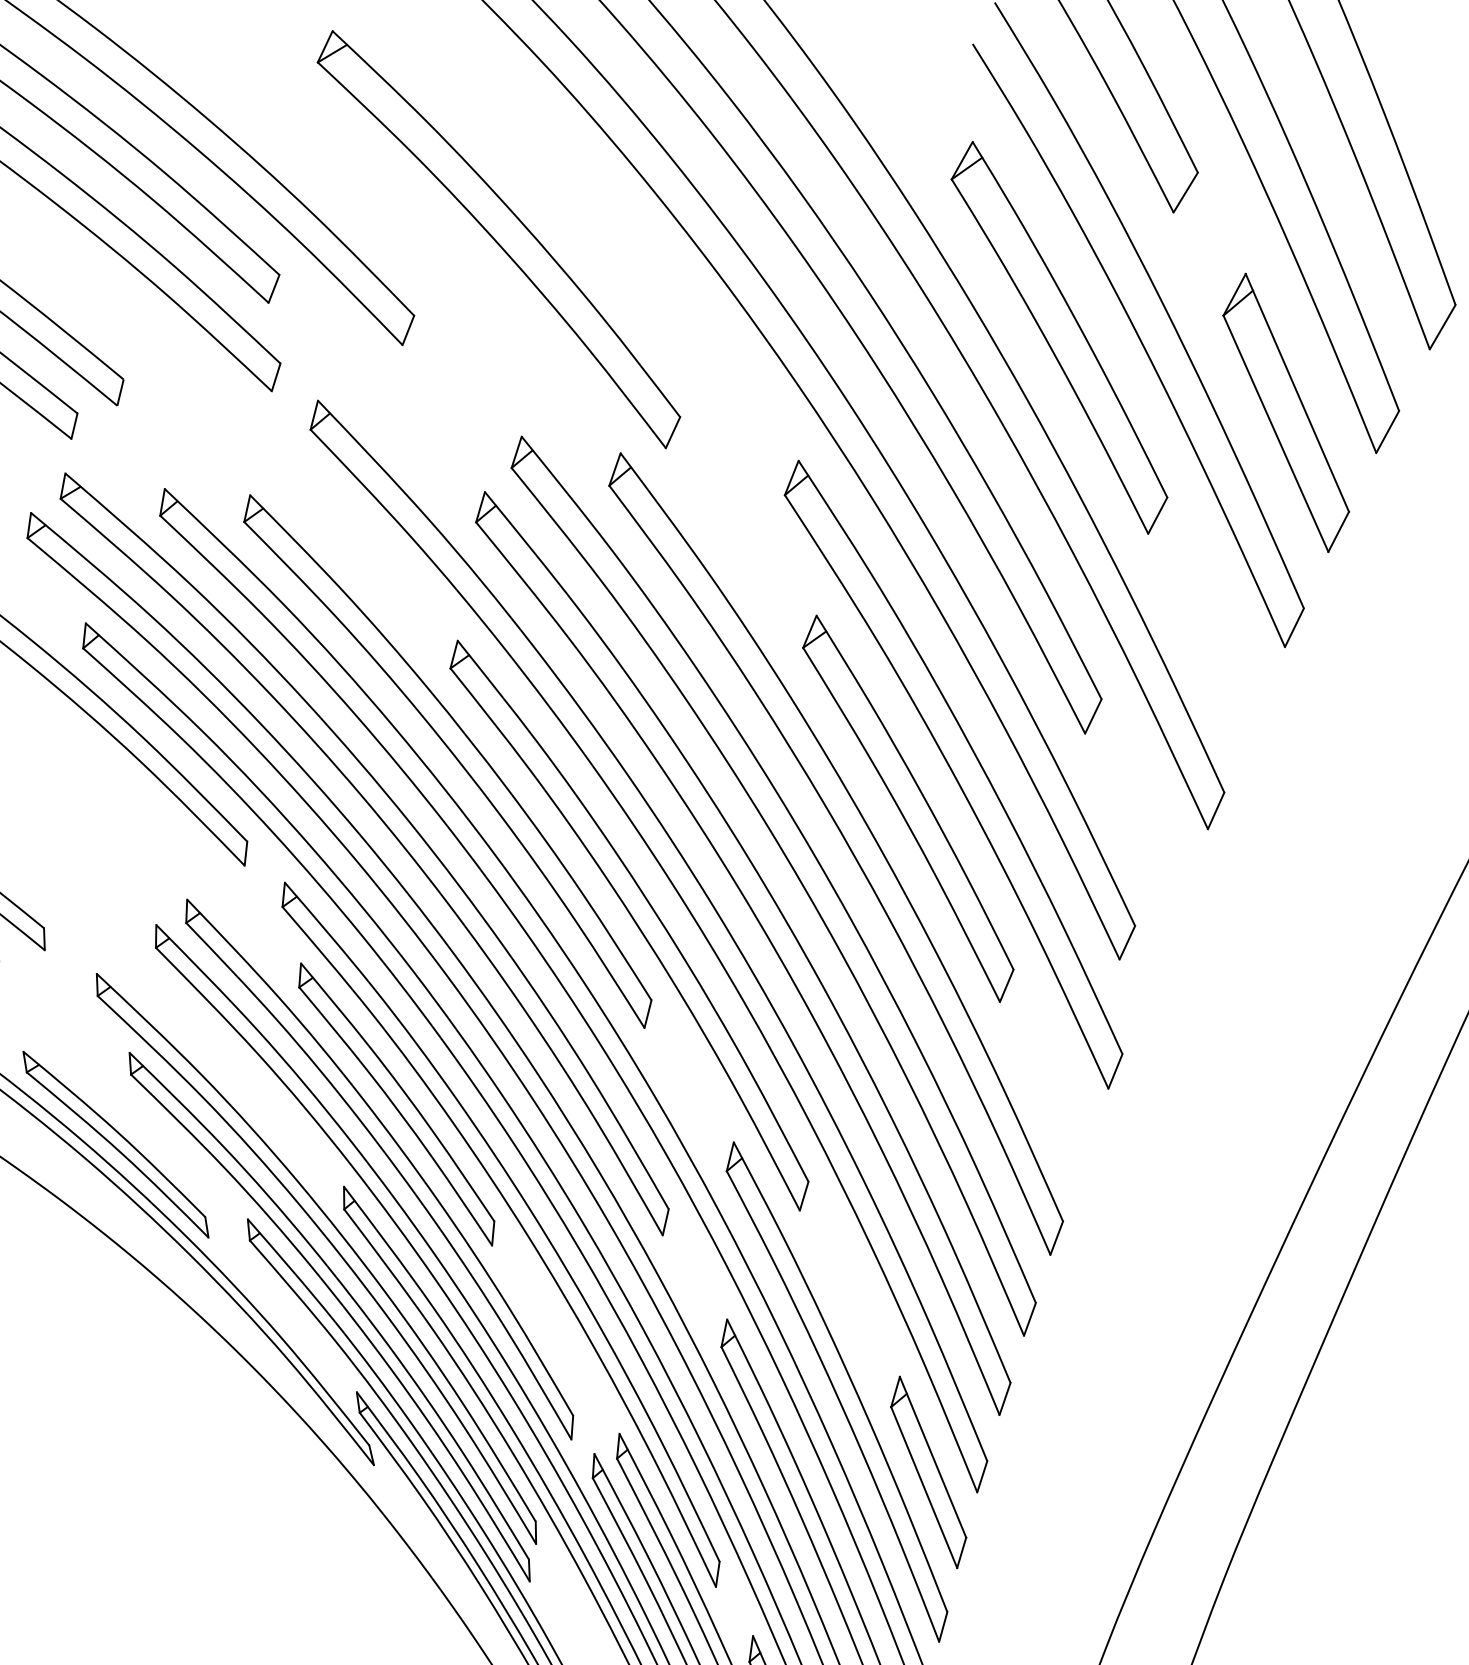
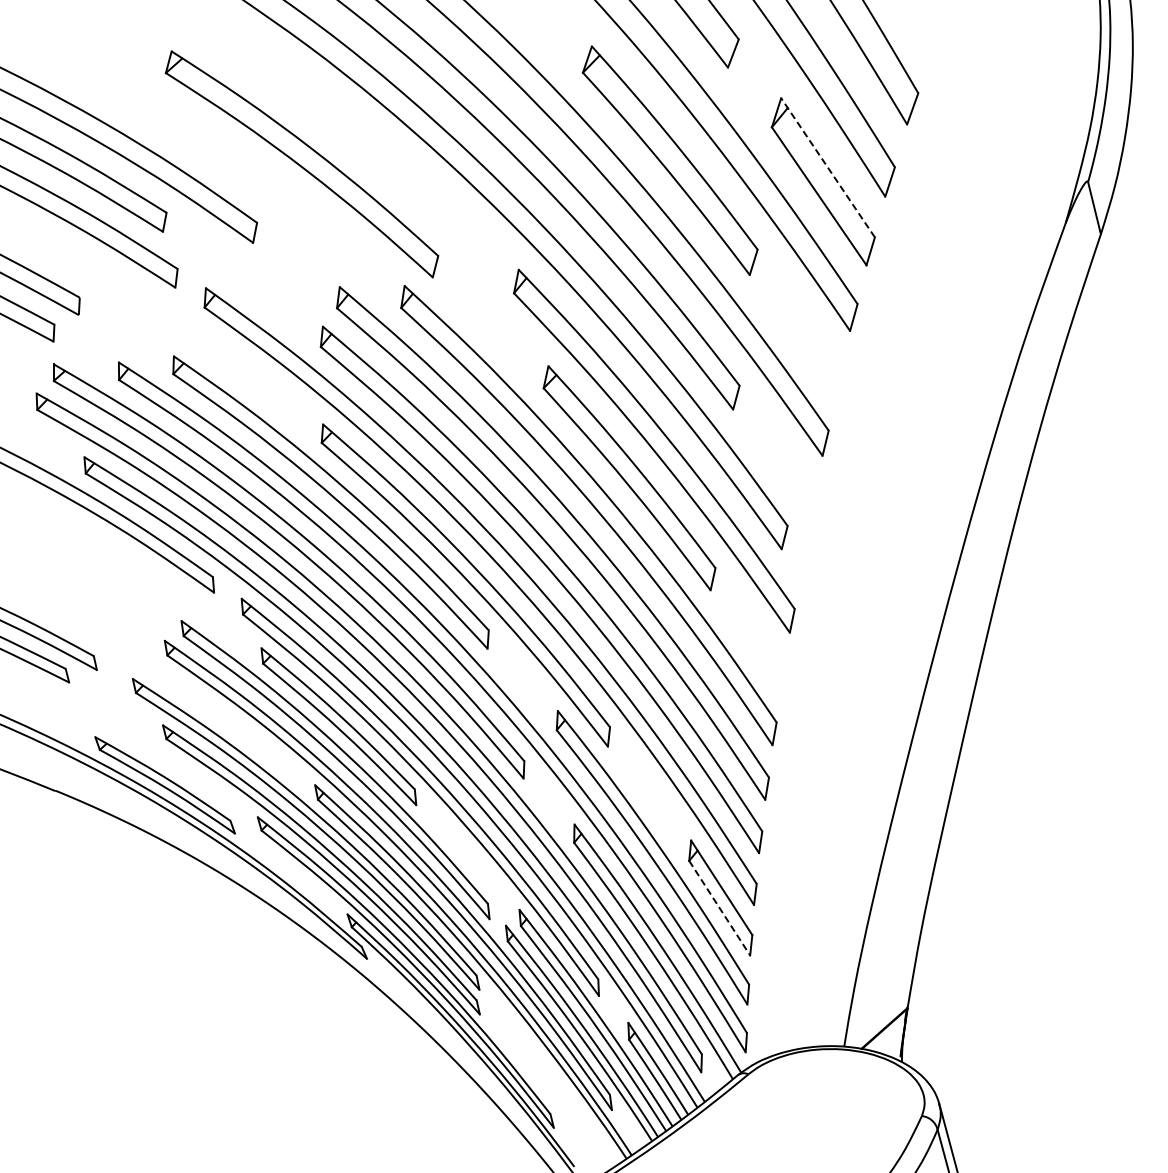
line: (1298, 392) -> (828, 167), solid -> dashed
line: (923, 1487) -> (719, 908), solid -> dashed

